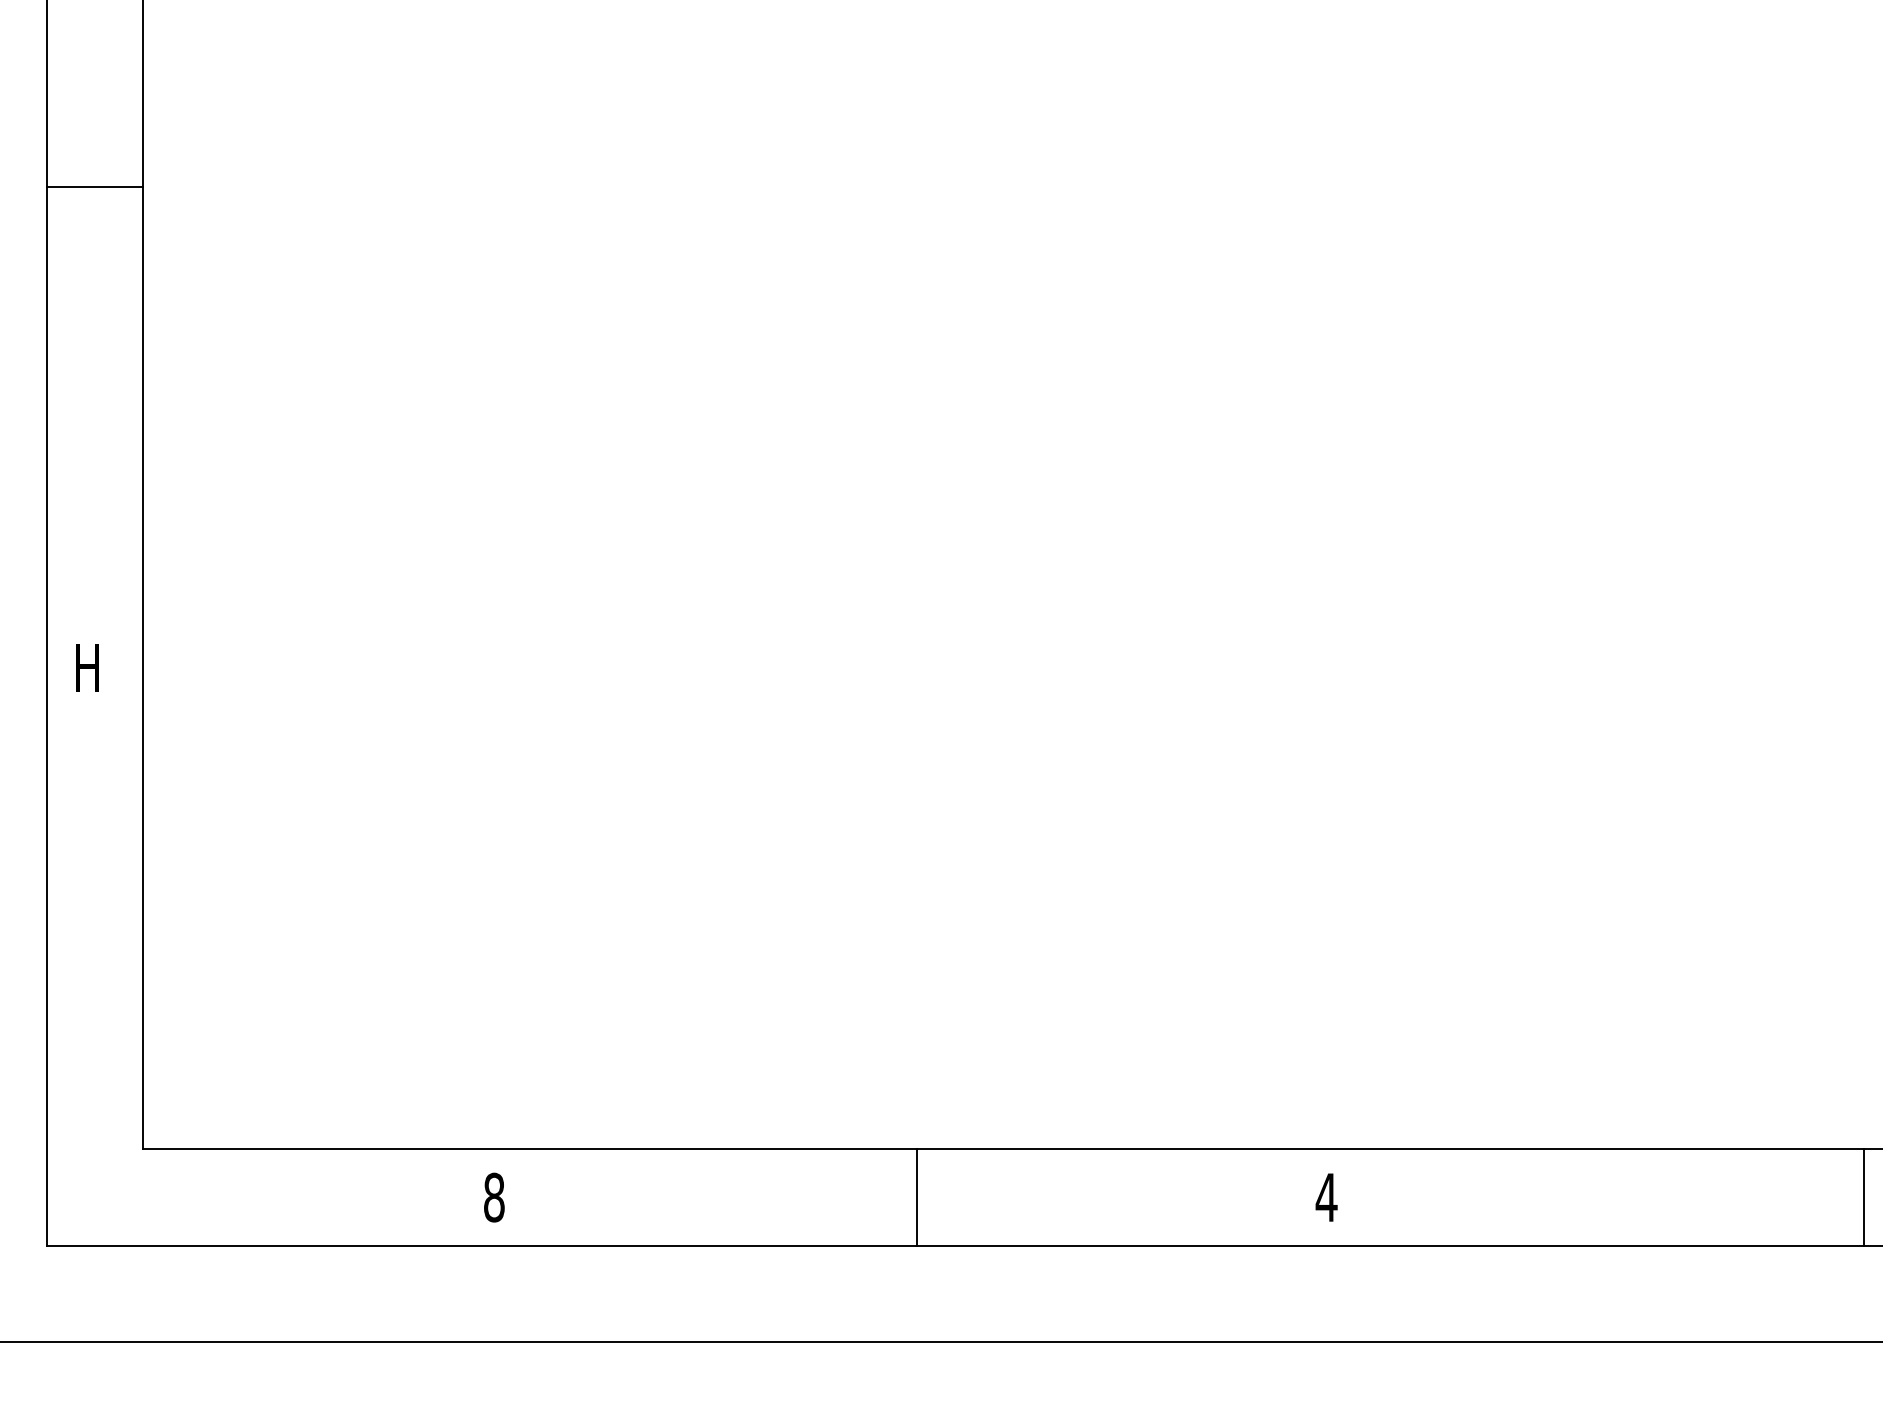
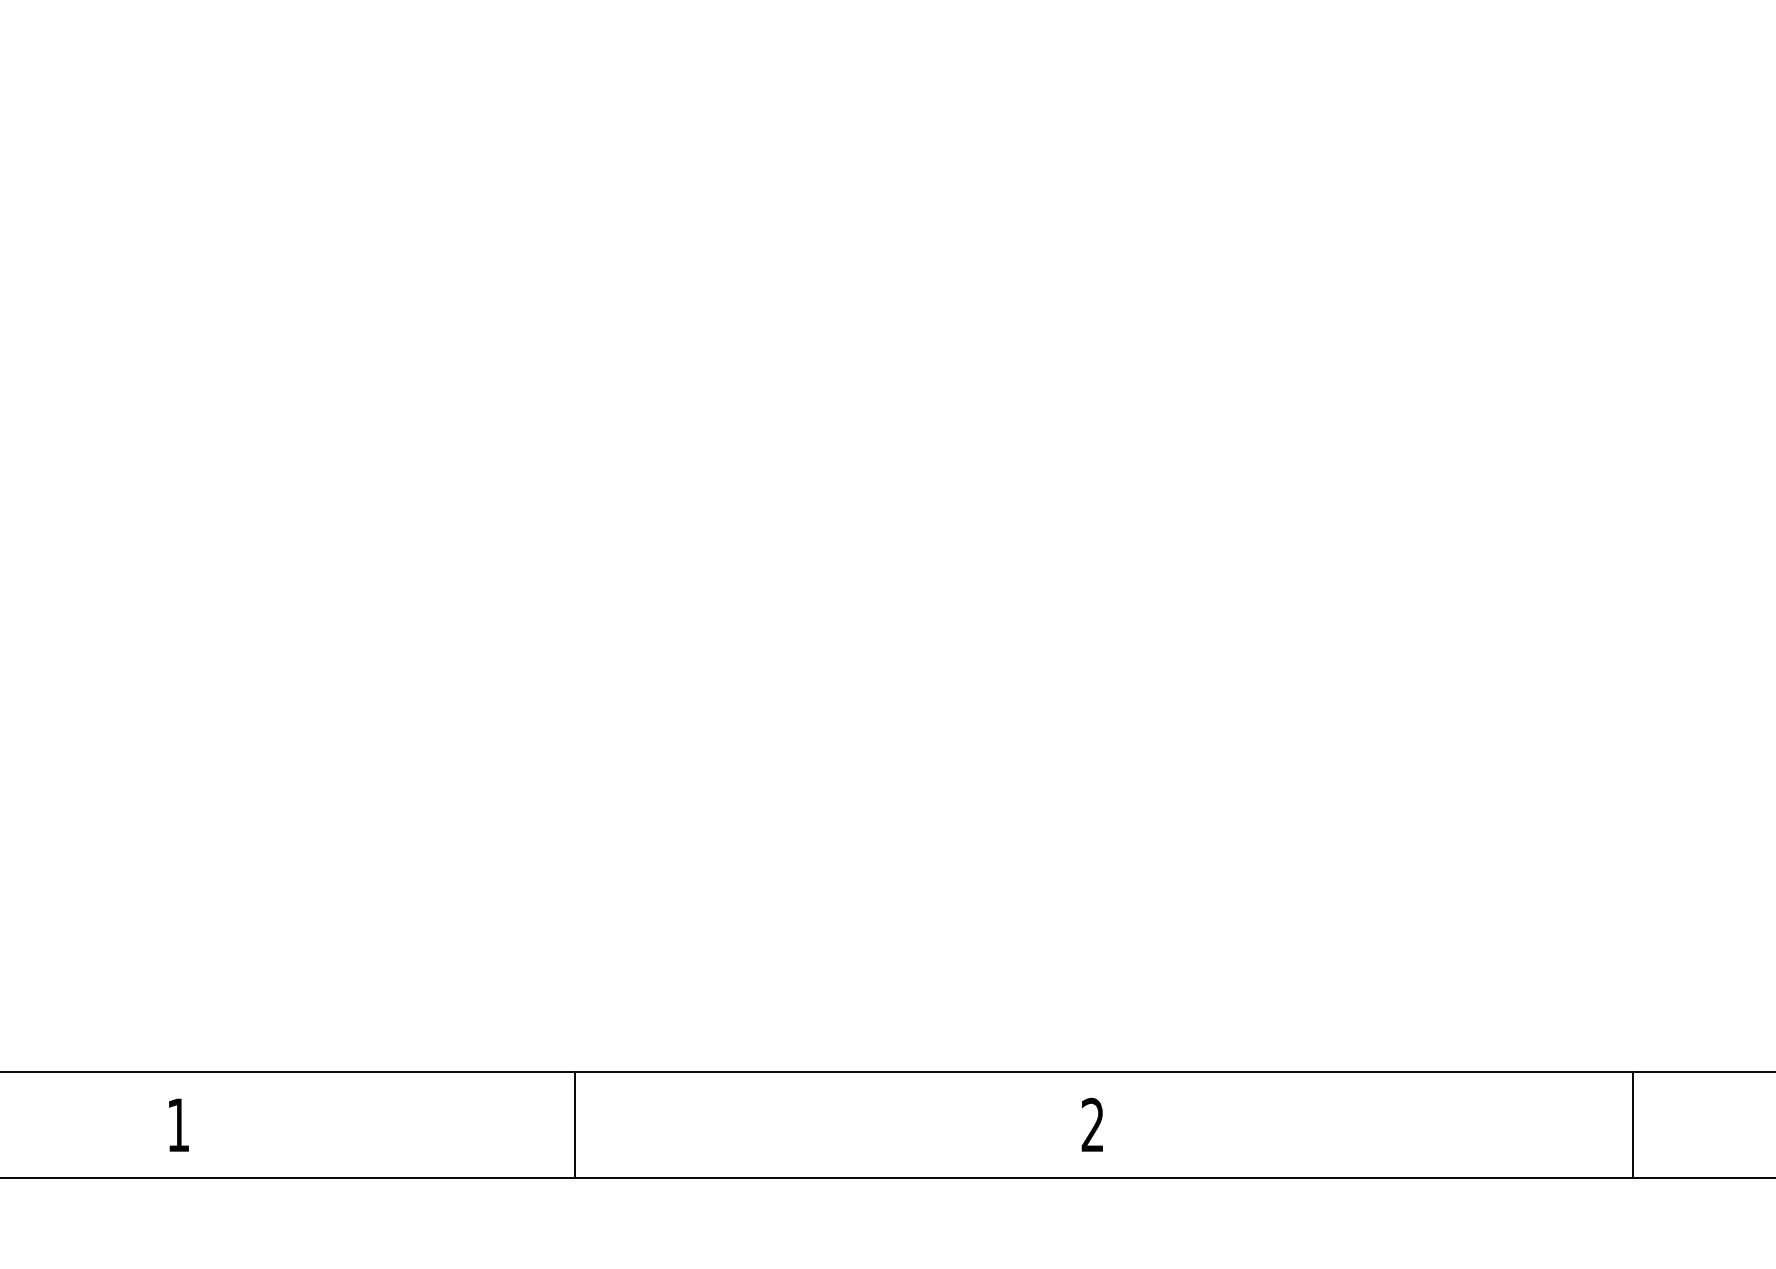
text: (1326, 1196) -> (1092, 1123), 4 -> 2
text: (494, 1197) -> (178, 1125), 8 -> 1
line: (916, 1197) -> (575, 1125), moved
line: (1864, 1197) -> (1633, 1125), moved

